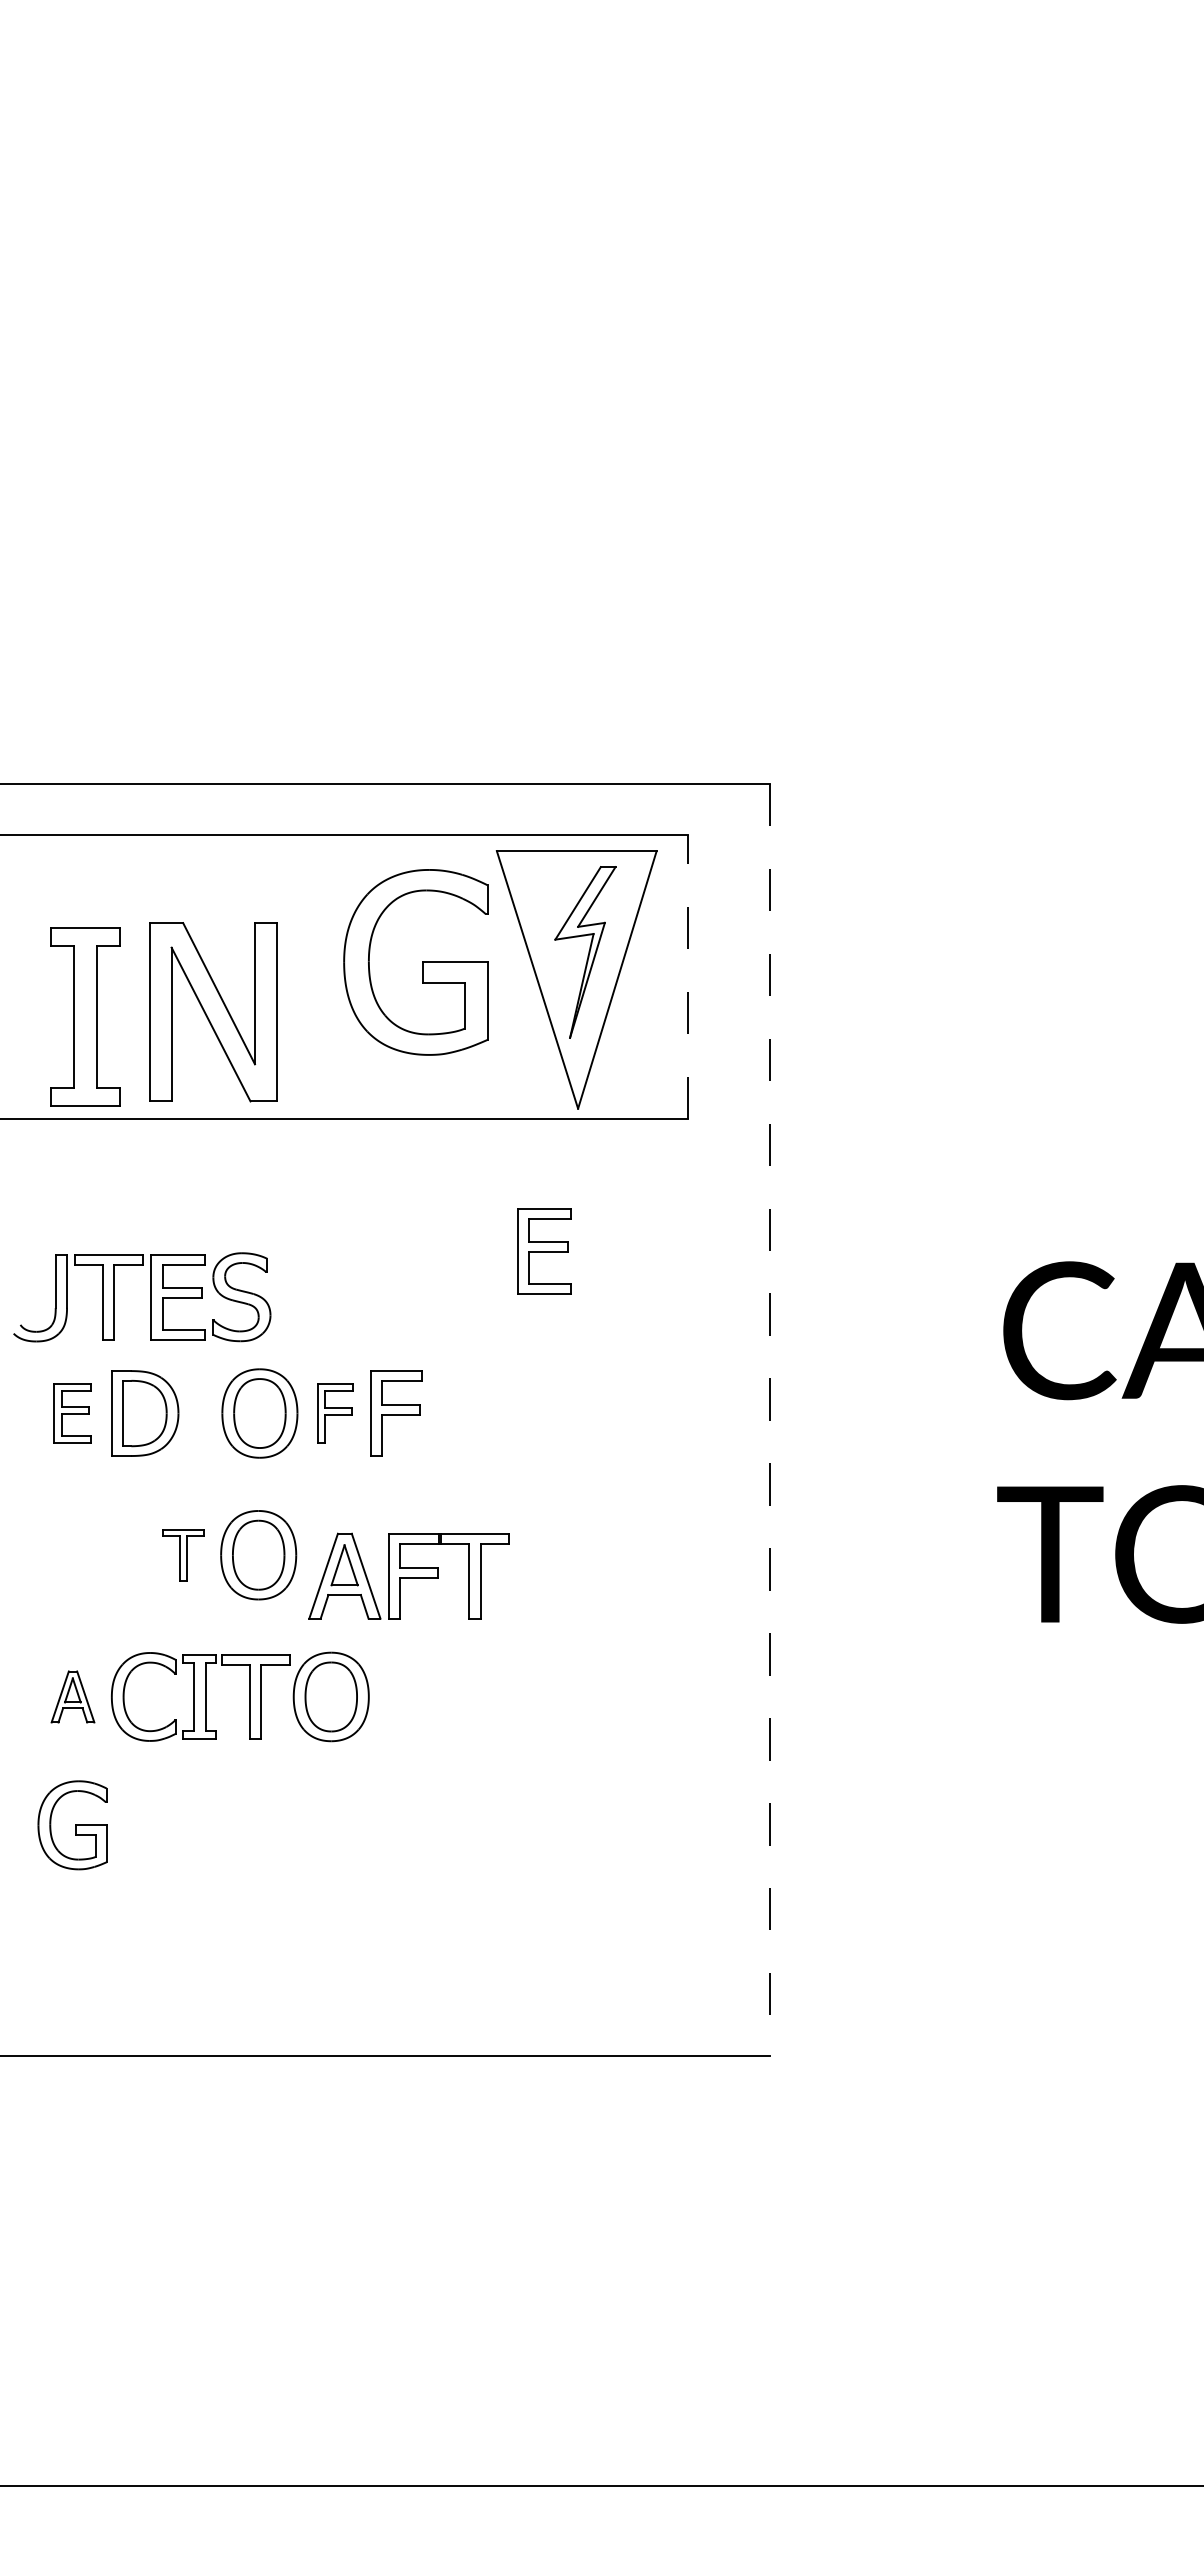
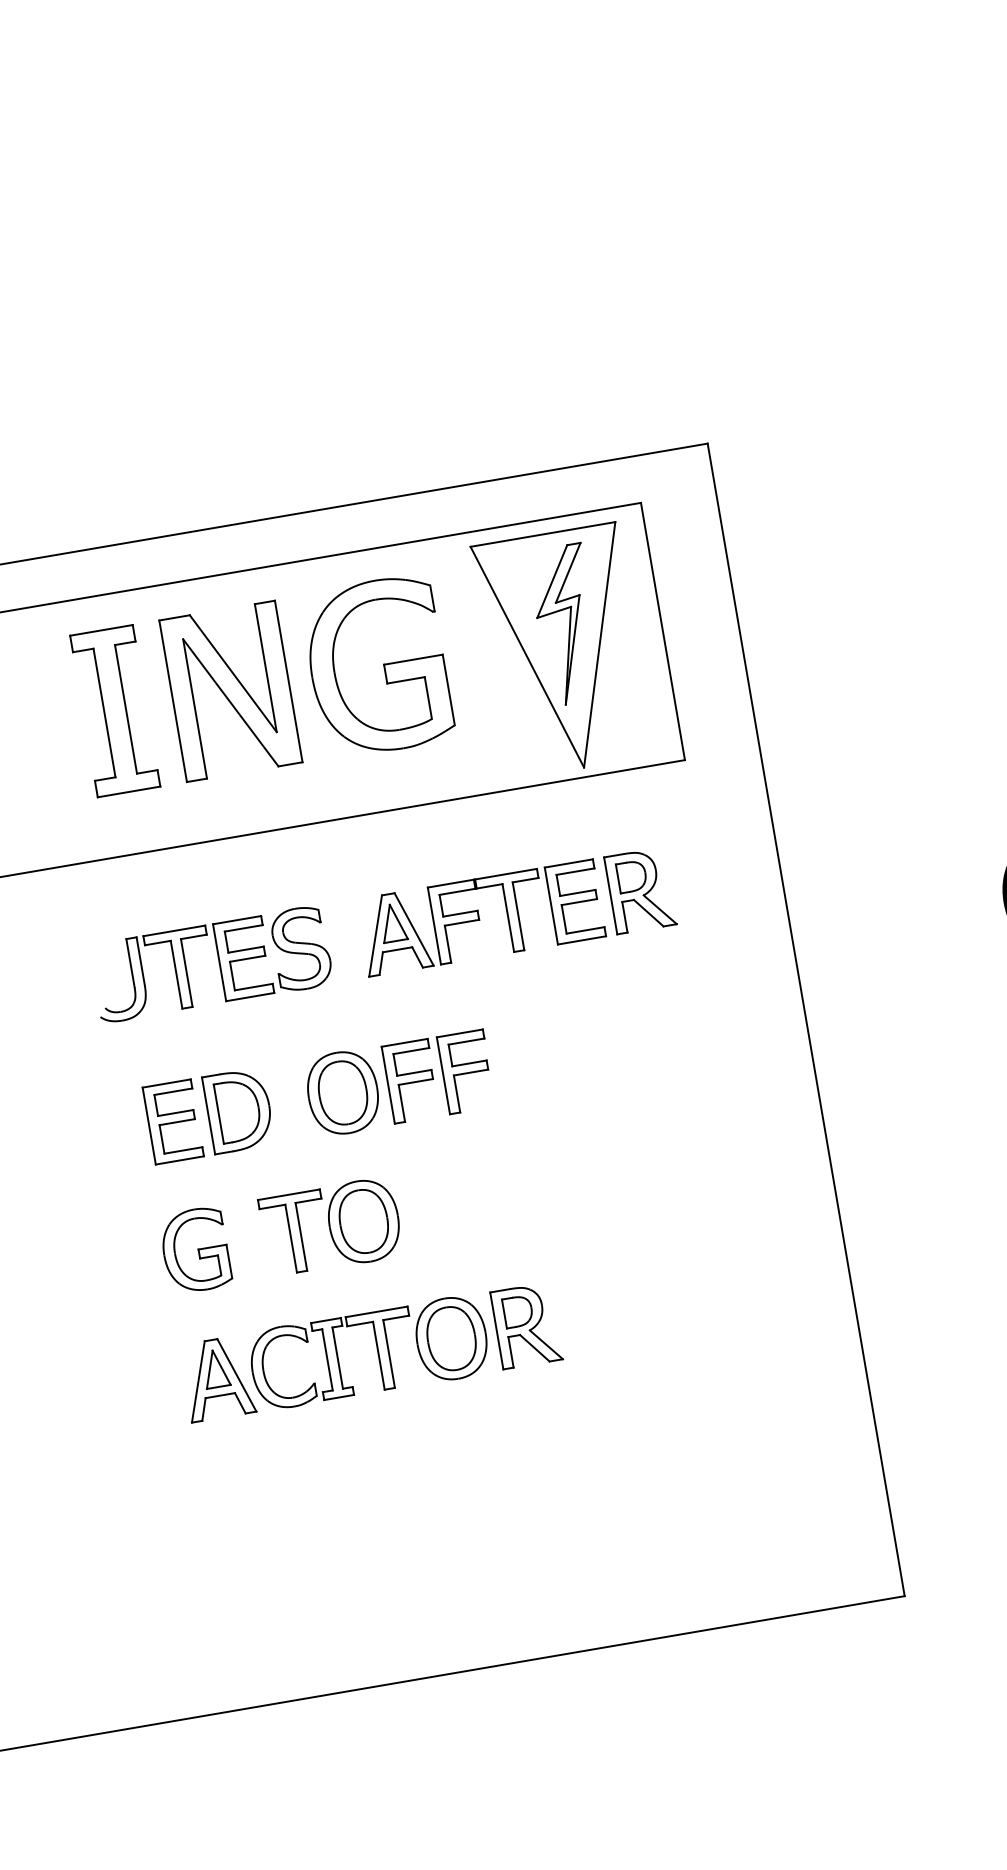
part: (422, 962) -> (383, 665), moved
line: (687, 977) -> (662, 631), dashed -> solid
part: (213, 1012) -> (231, 691), moved
part: (85, 1016) -> (115, 710), moved
part: (615, 1250) -> (639, 890), added
part: (150, 1297) -> (218, 963), moved
part: (72, 1413) -> (173, 1121), size x1.43
part: (335, 1413) -> (411, 1081), size x1.43
line: (770, 1420) -> (806, 1020), dashed -> solid
part: (182, 1555) -> (294, 1233), size x1.67
part: (408, 1575) -> (452, 922), moved
part: (72, 1696) -> (217, 1378), size x1.67
part: (413, 1696) -> (525, 1325), added
part: (72, 1825) -> (195, 1250), moved

